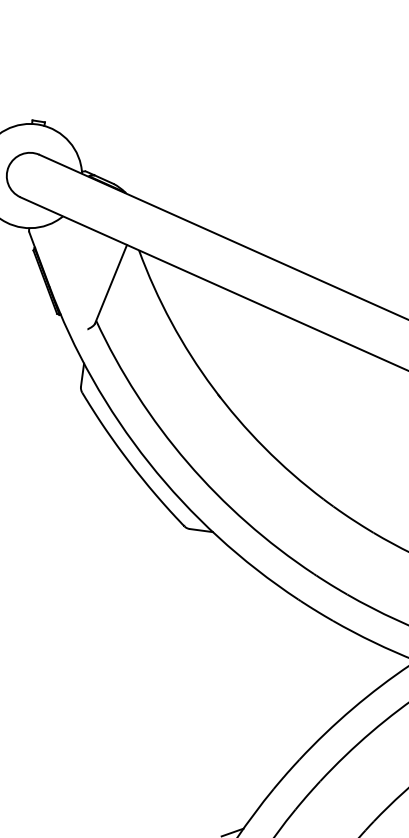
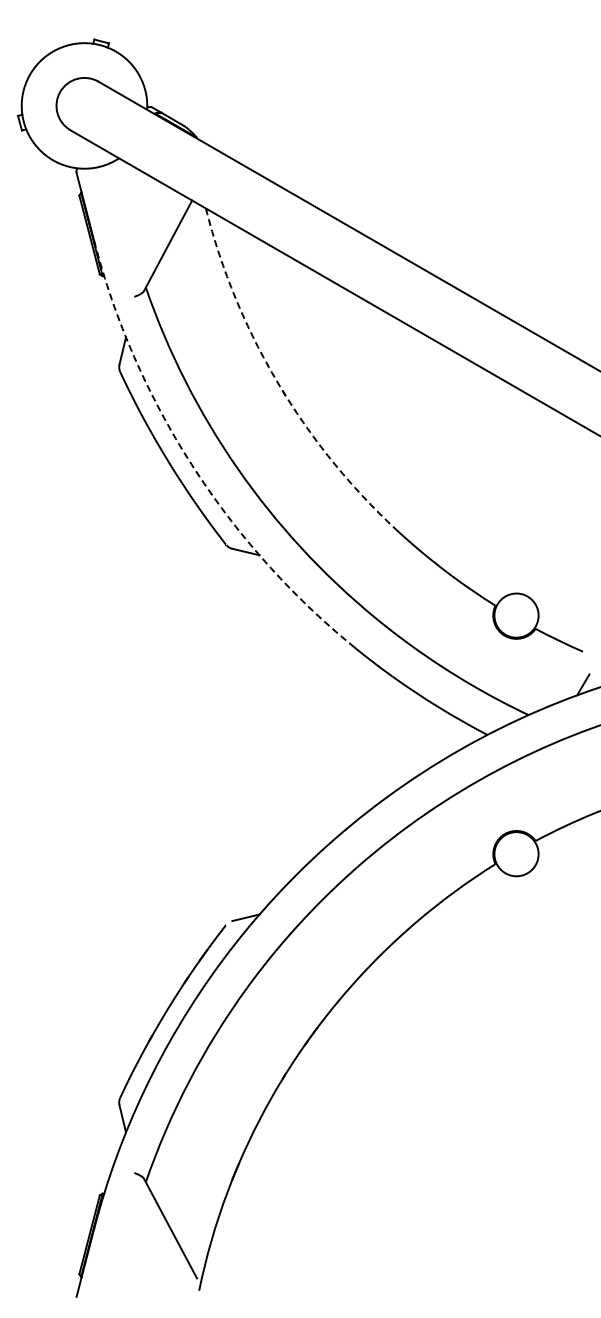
arc: (212, 387) -> (277, 382), solid -> dashed
arc: (148, 462) -> (191, 464), solid -> dashed

